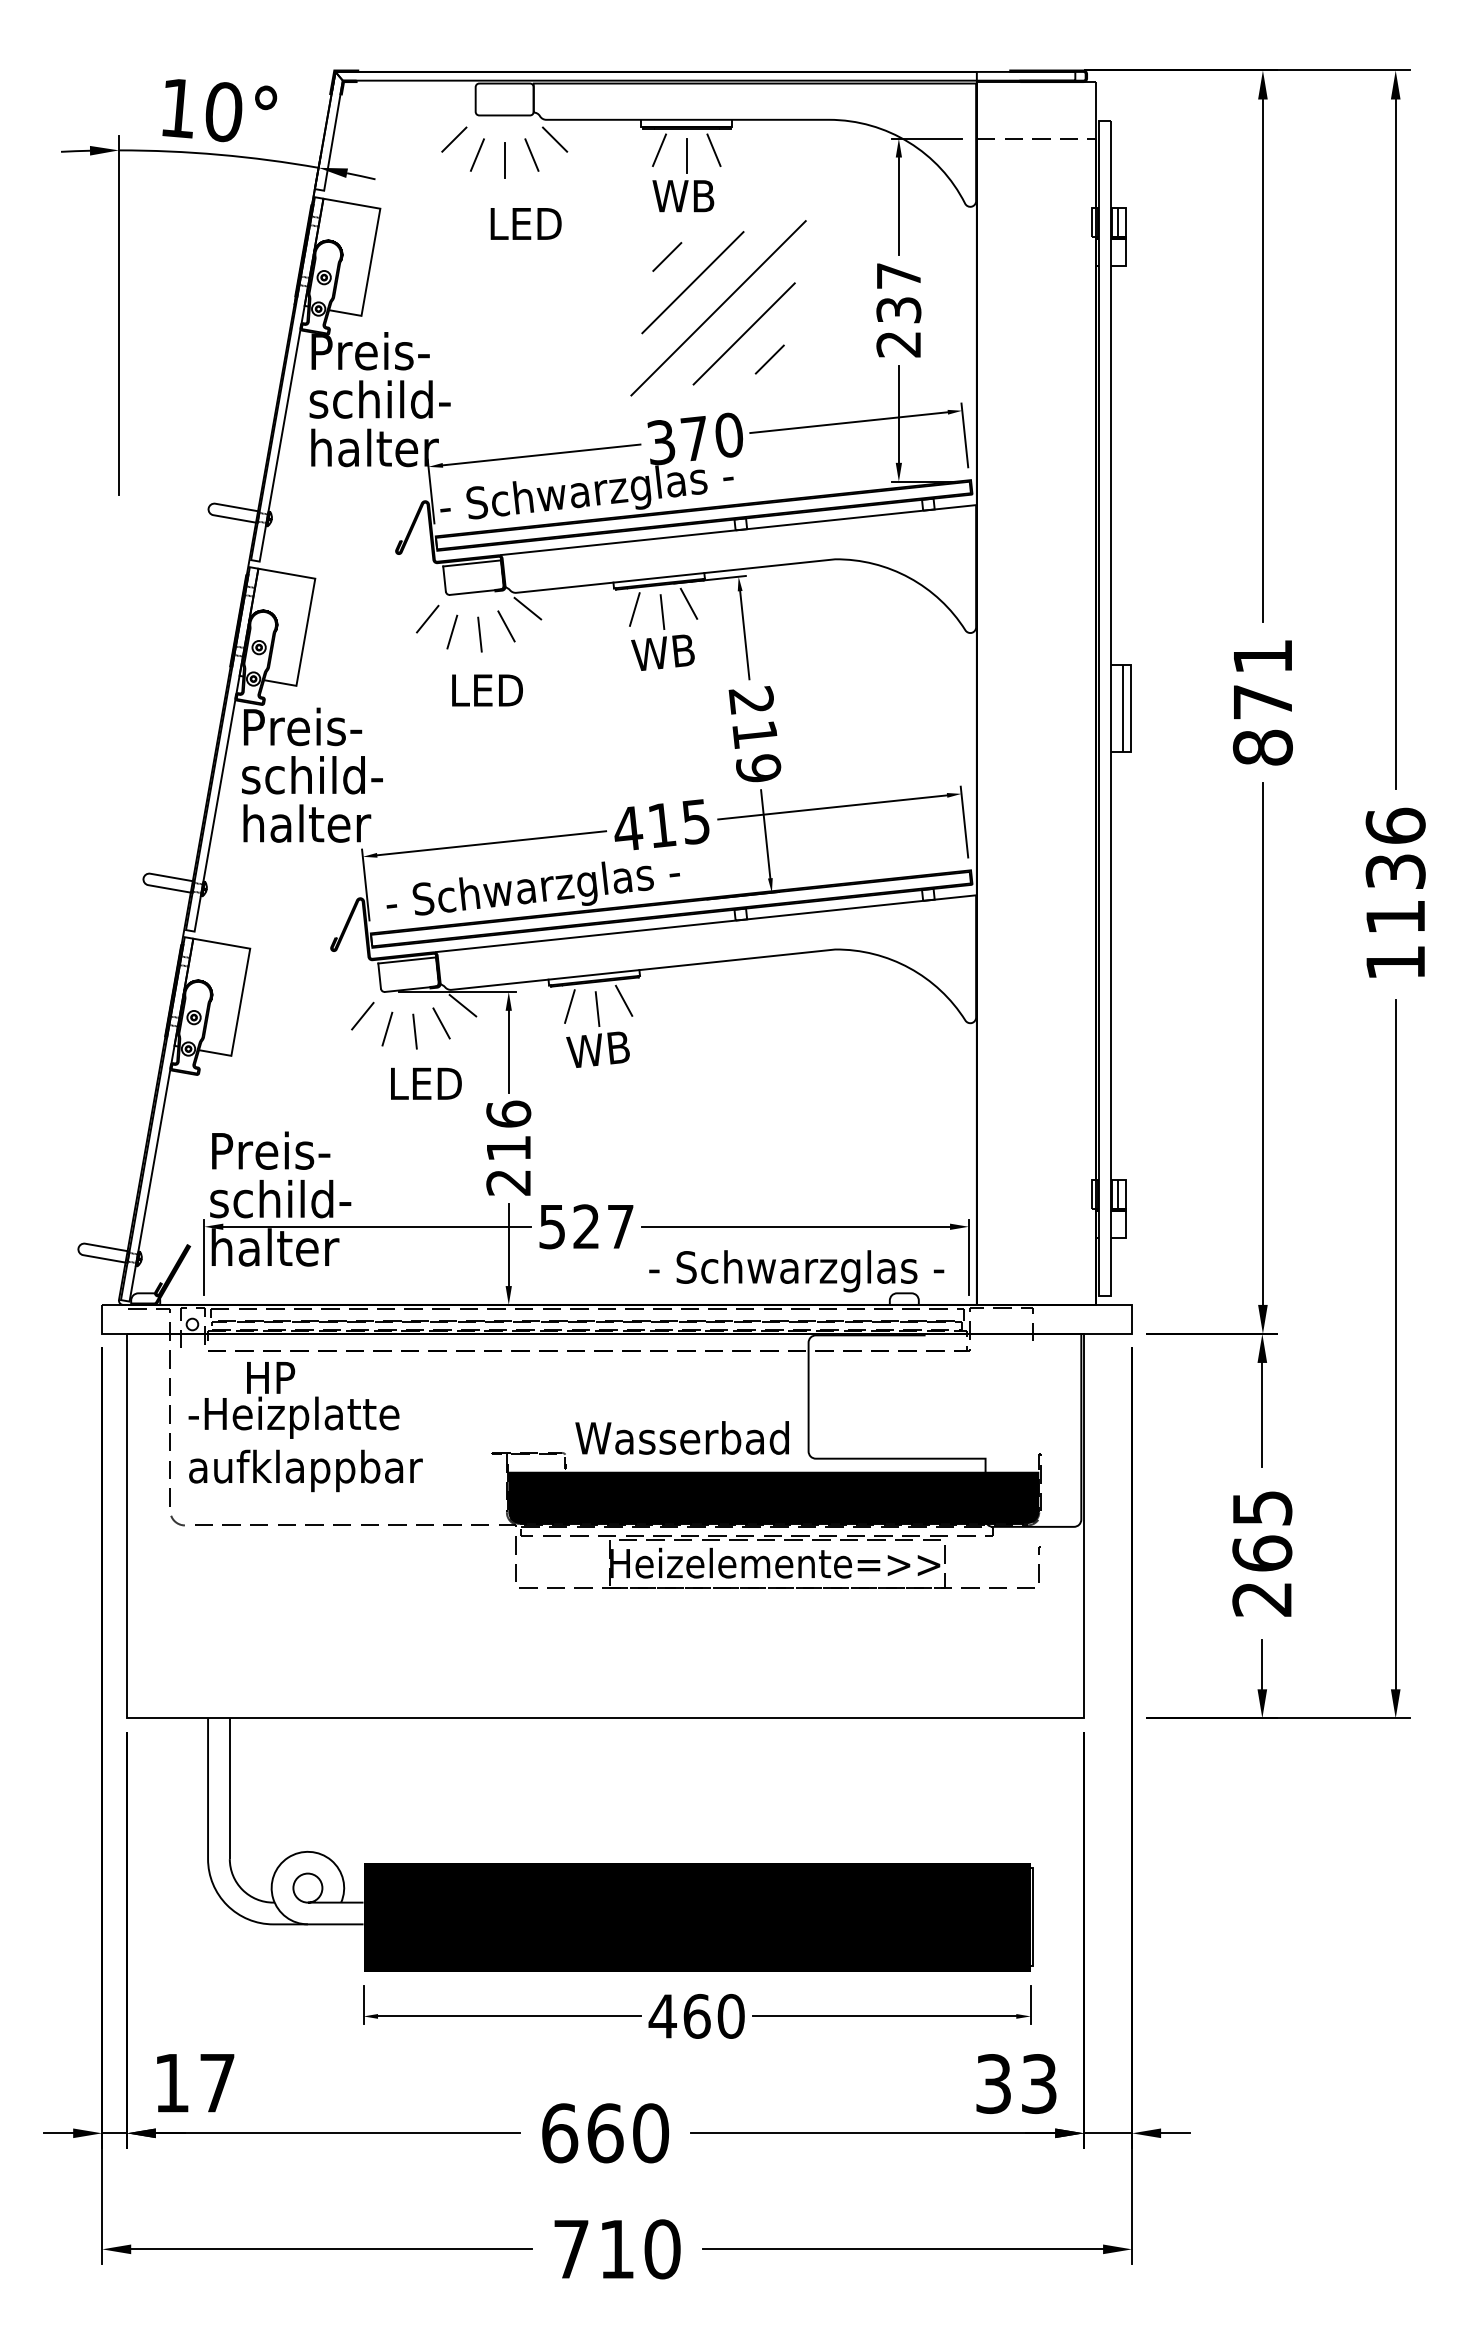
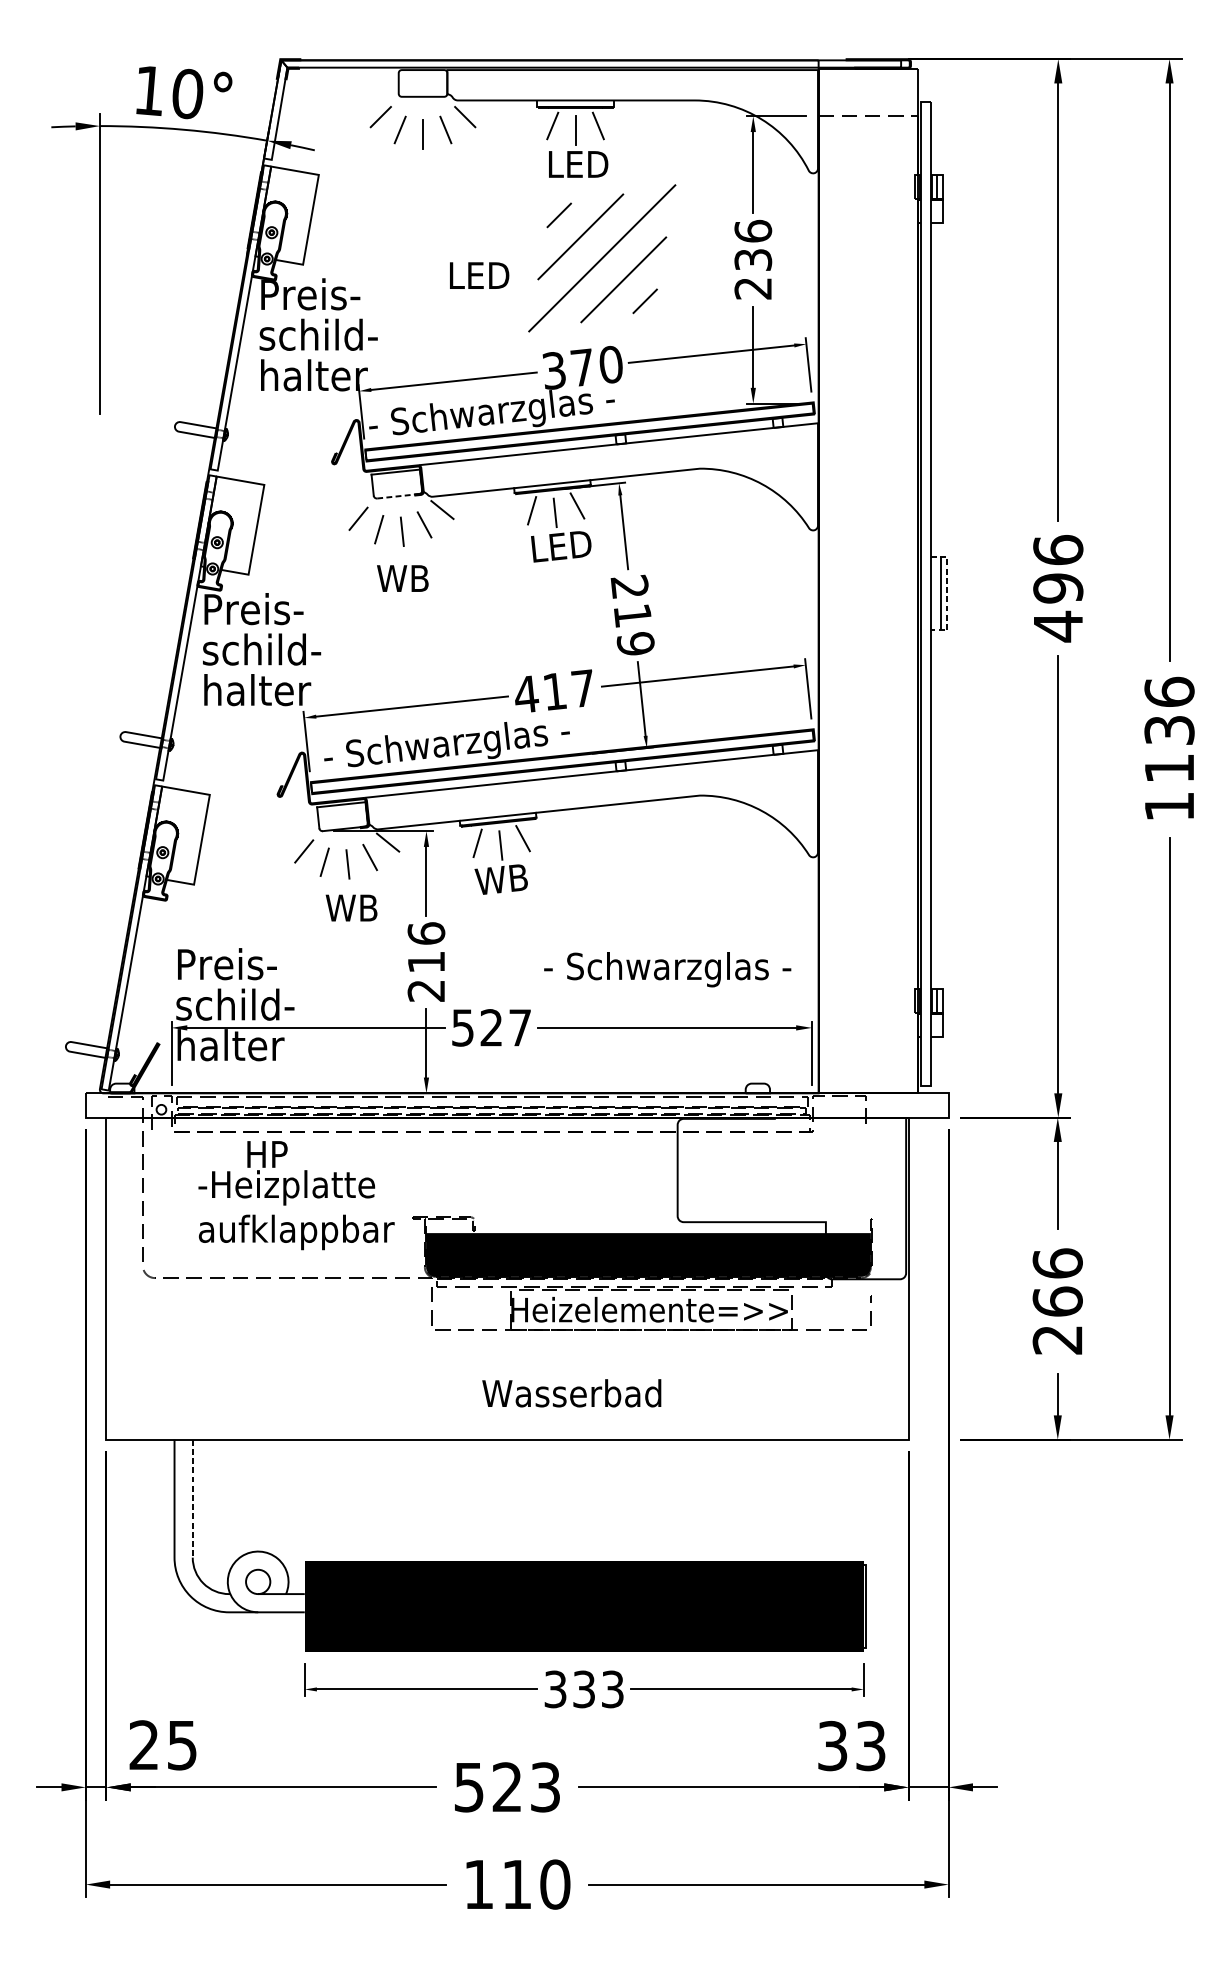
text: (688, 196) -> (577, 164), WB -> LED
text: (525, 223) -> (479, 275), moved
text: (898, 275) -> (752, 230), 237 -> 236
line: (475, 592) -> (398, 496), solid -> dashed
text: (668, 652) -> (560, 546), WB -> LED
text: (485, 690) -> (406, 578), LED -> WB
text: (1262, 702) -> (1057, 588), 871 -> 496
line: (1130, 708) -> (947, 593), solid -> dashed
text: (695, 821) -> (582, 688), 415 -> 417
text: (424, 1083) -> (355, 907), LED -> WB
text: (796, 1271) -> (667, 969), moved
text: (305, 1427) -> (296, 1196), moved
text: (681, 1437) -> (571, 1392), moved
text: (1262, 1507) -> (1057, 1263), 265 -> 266
line: (229, 1789) -> (192, 1499), solid -> dashed
text: (696, 2015) -> (583, 1688), 460 -> 333
text: (194, 2083) -> (163, 1745), 17 -> 25
text: (605, 2133) -> (507, 1787), 660 -> 523
text: (571, 2249) -> (479, 1884), 710 -> 110

